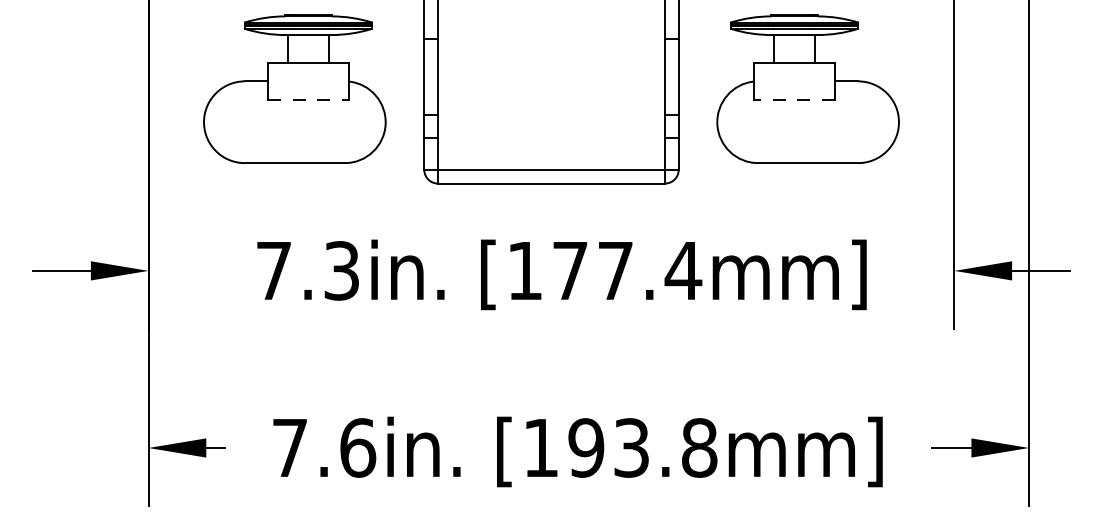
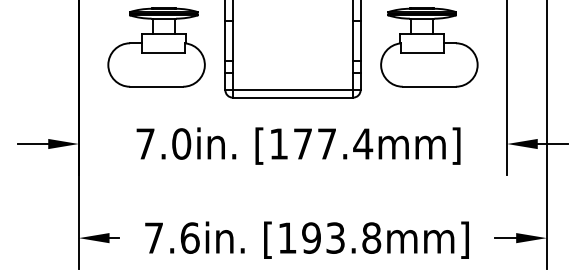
line: (307, 98) -> (163, 52), dashed -> solid
line: (795, 98) -> (422, 52), dashed -> solid
text: (341, 269) -> (181, 143), 7.3in. -> 7.0in.

